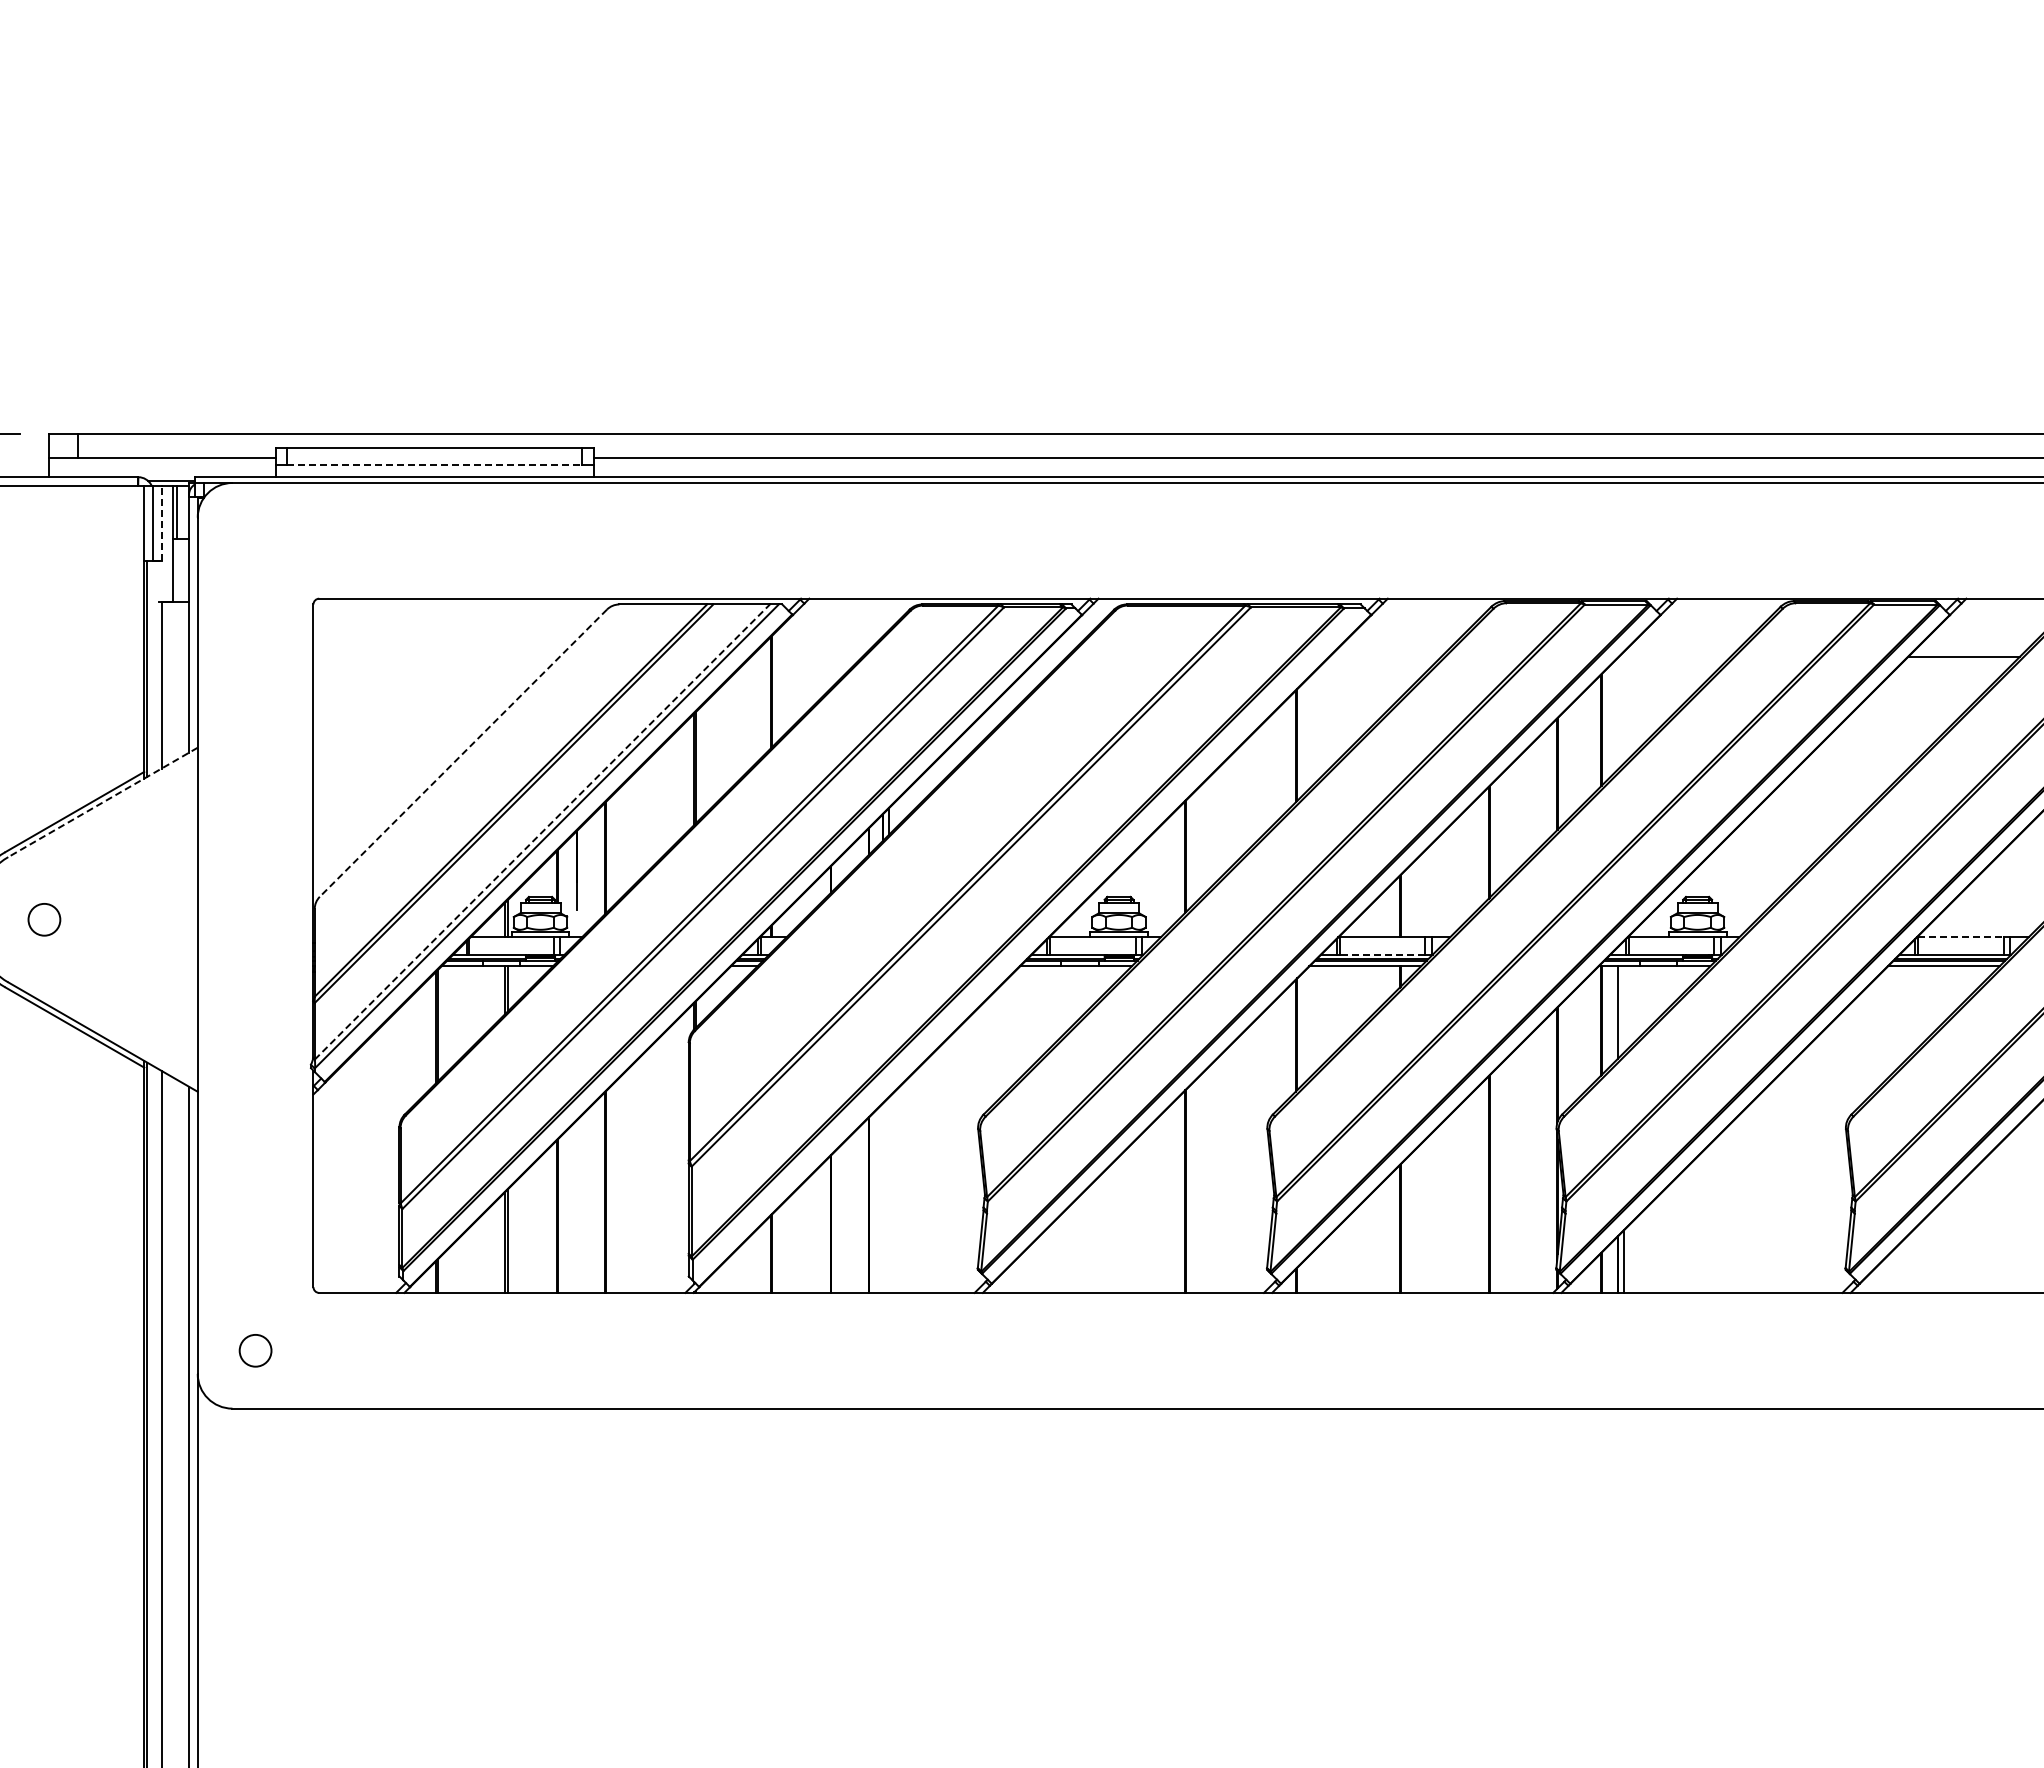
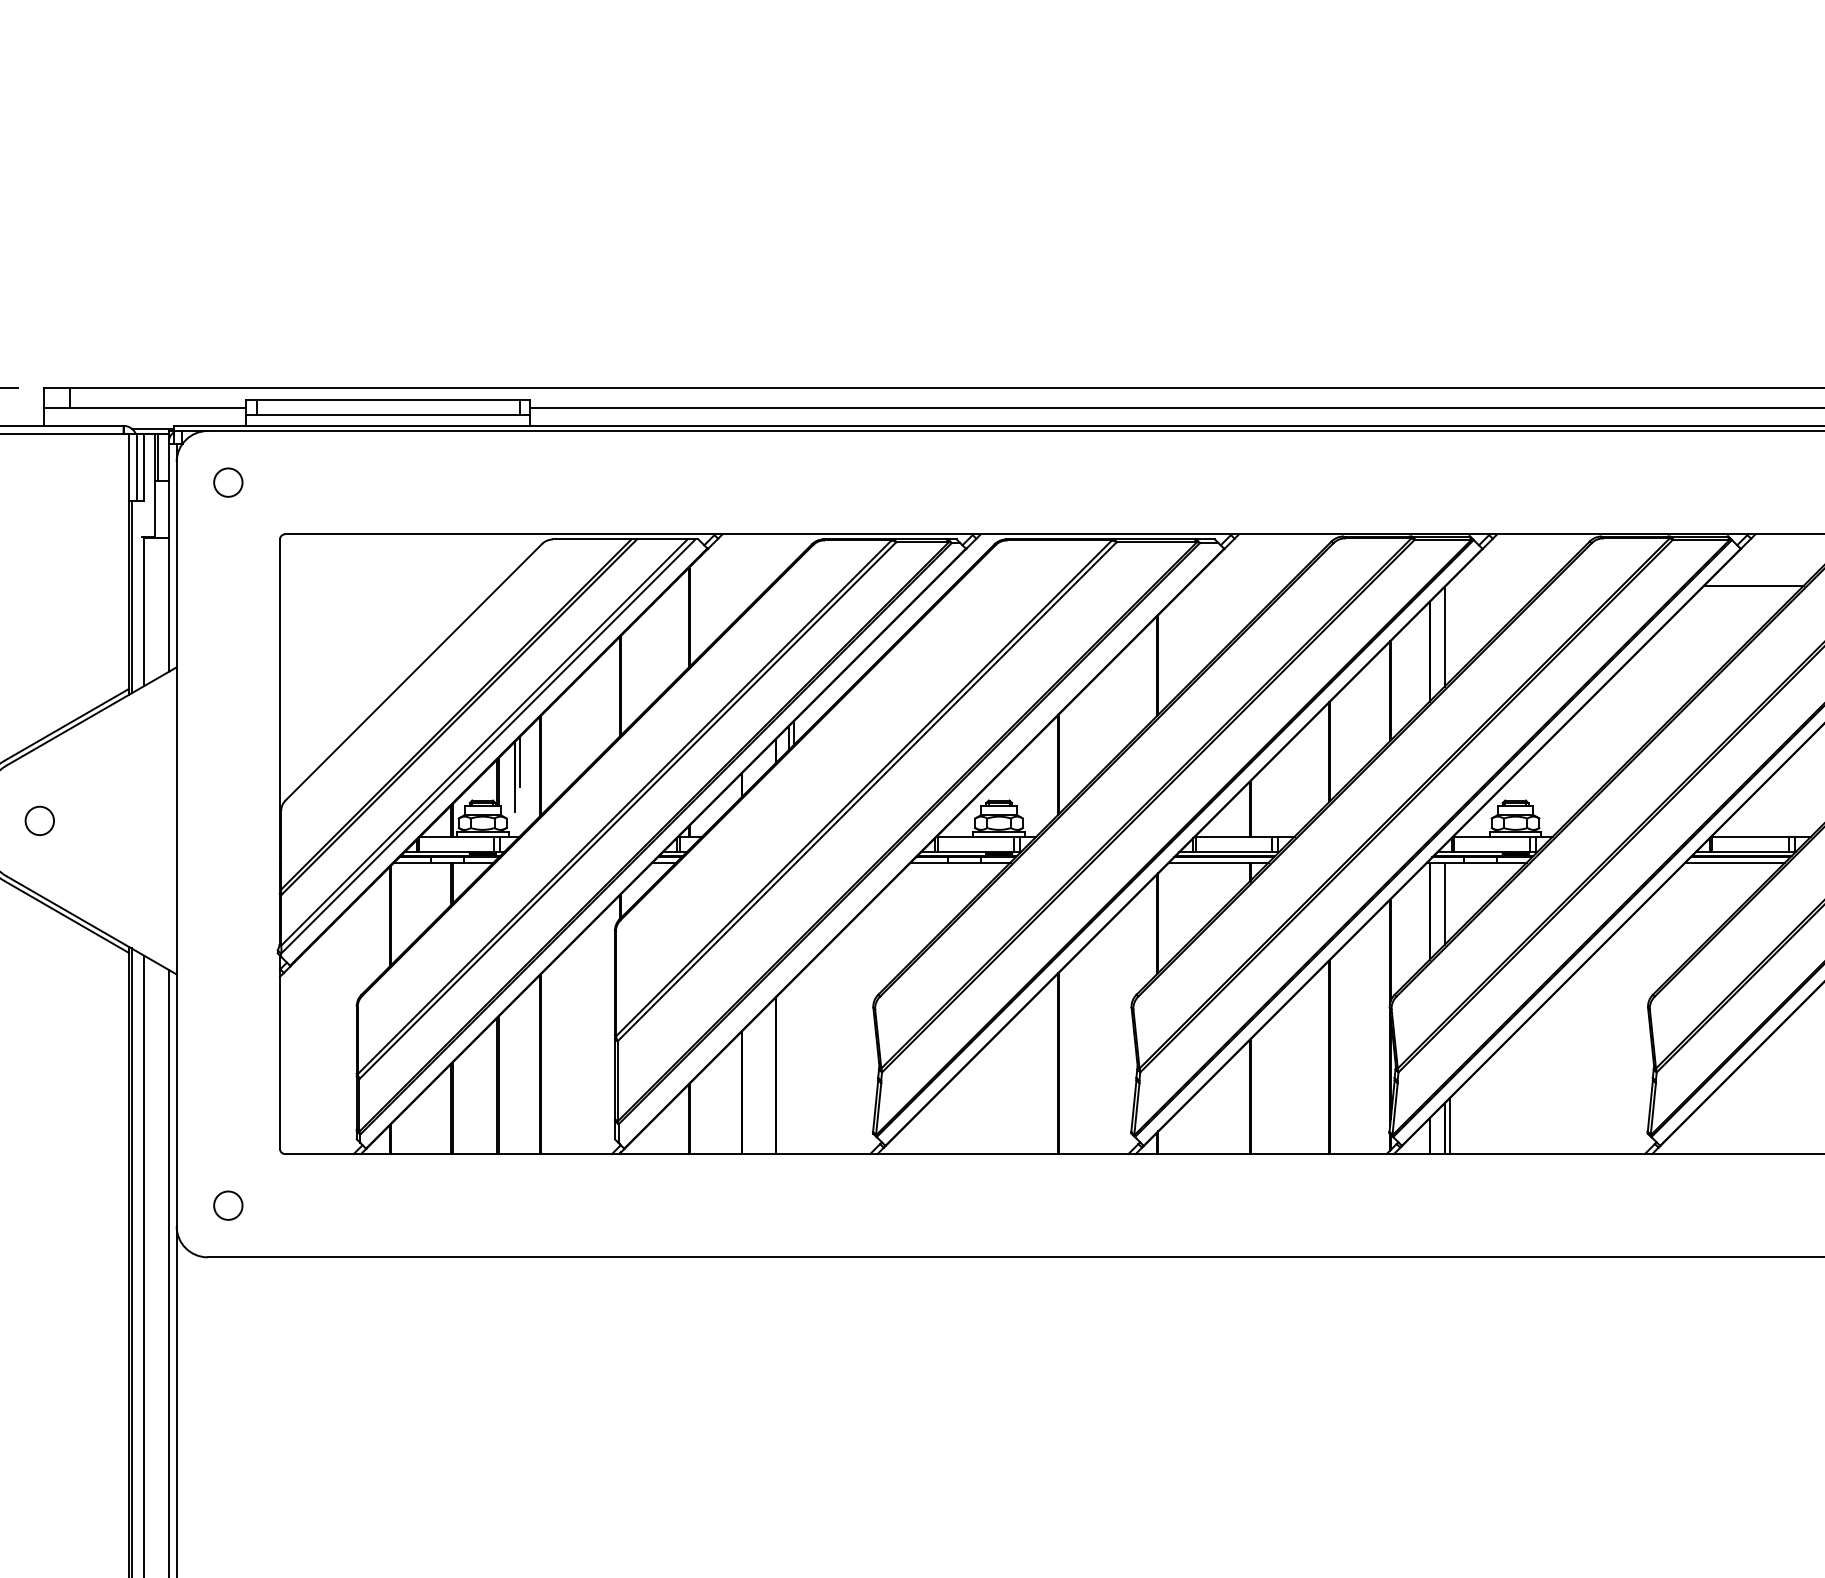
line: (434, 465) -> (388, 415), dashed -> solid
line: (161, 523) -> (144, 467), dashed -> solid
circle: (255, 540) -> (228, 482), added
line: (1617, 713) -> (1444, 636), added
line: (463, 753) -> (413, 672), dashed -> solid
line: (102, 802) -> (91, 716), dashed -> solid
line: (542, 832) -> (484, 743), dashed -> solid
line: (582, 853) -> (520, 761), added
line: (1960, 937) -> (1750, 836), dashed -> solid
line: (1382, 954) -> (1234, 851), dashed -> solid

